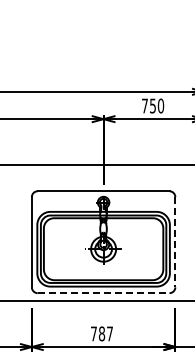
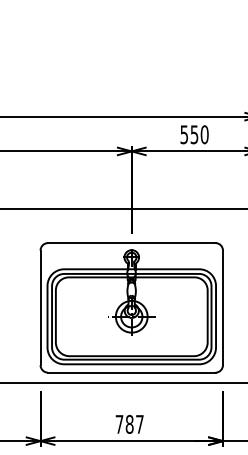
text: (144, 105) -> (183, 134), 750 -> 550
line: (175, 242) -> (223, 308), dashed -> solid
line: (103, 293) -> (131, 373), dashed -> solid

